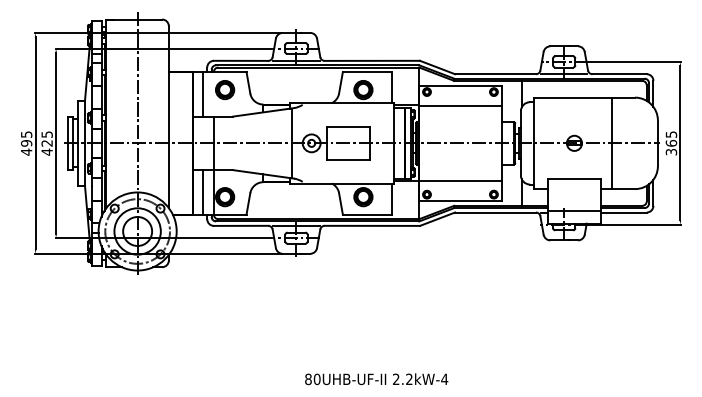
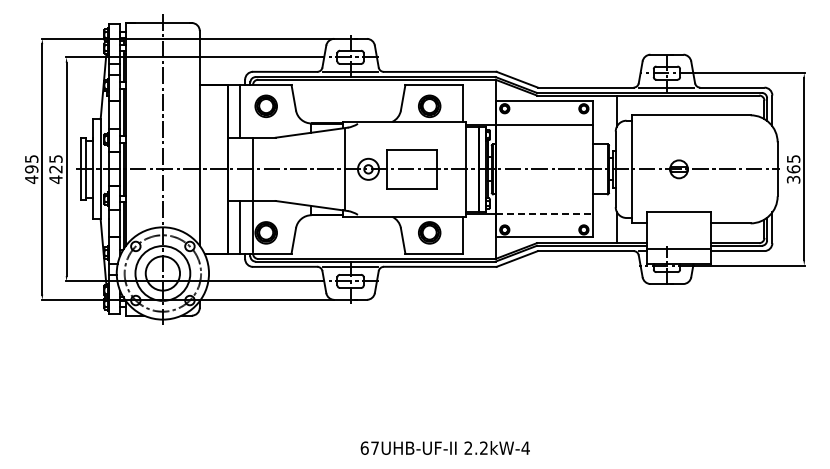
line: (612, 143) -> (723, 169), removed
line: (460, 180) -> (544, 213), solid -> dashed
text: (312, 378) -> (369, 447), 80UHB-UF-II -> 67UHB-UF-II

